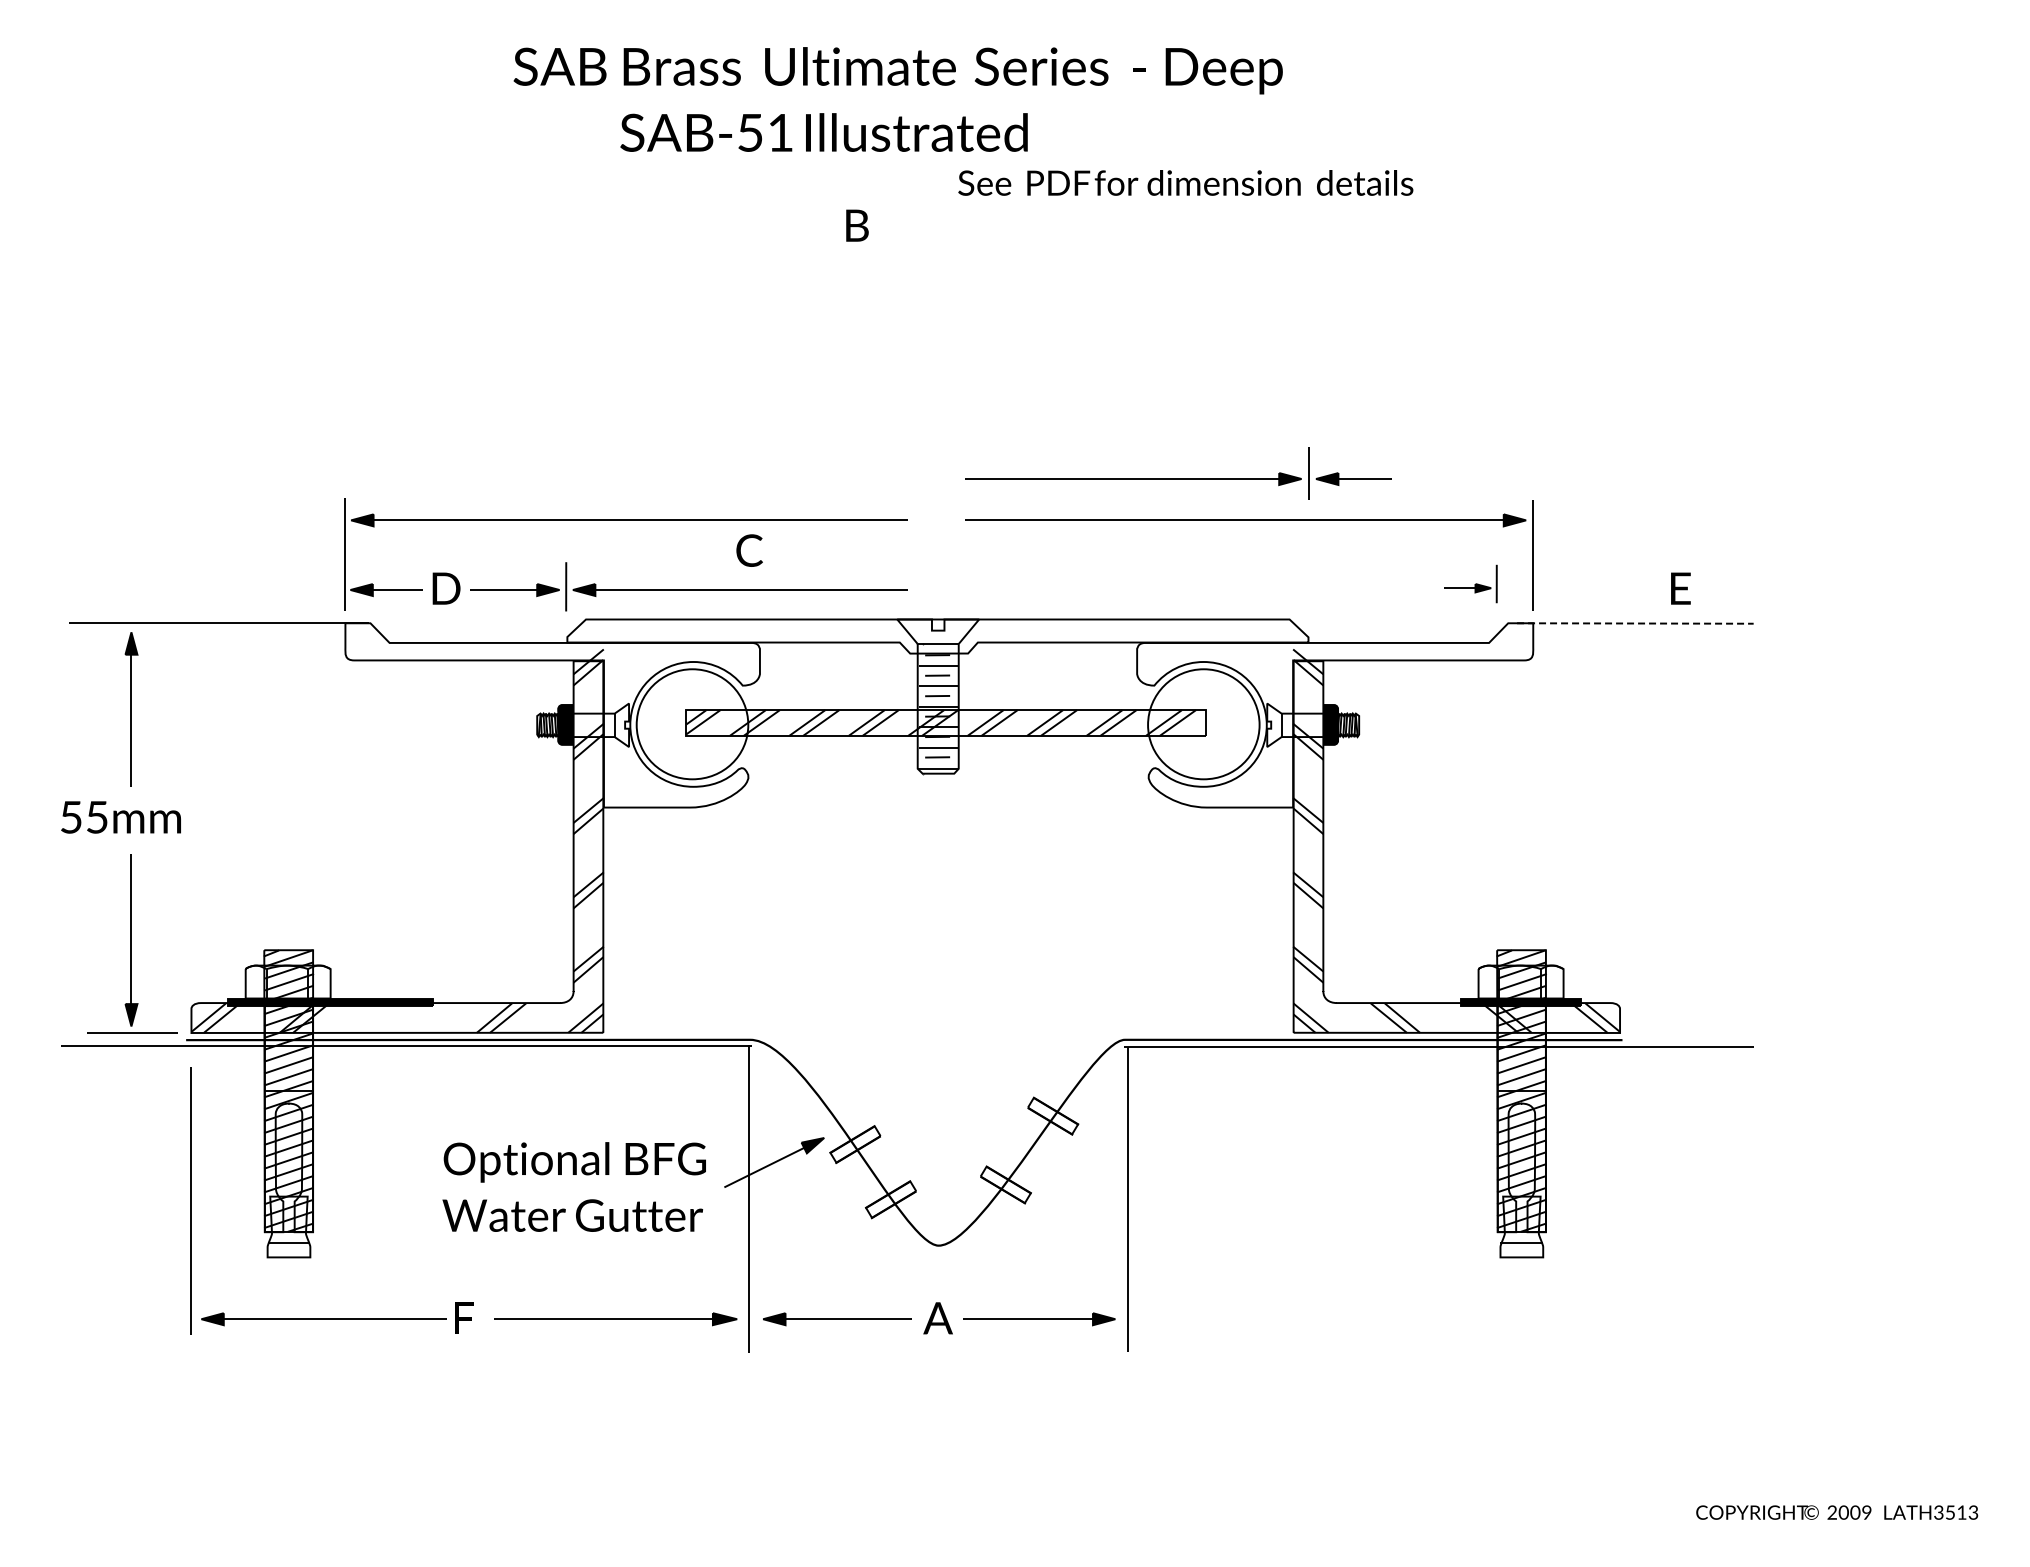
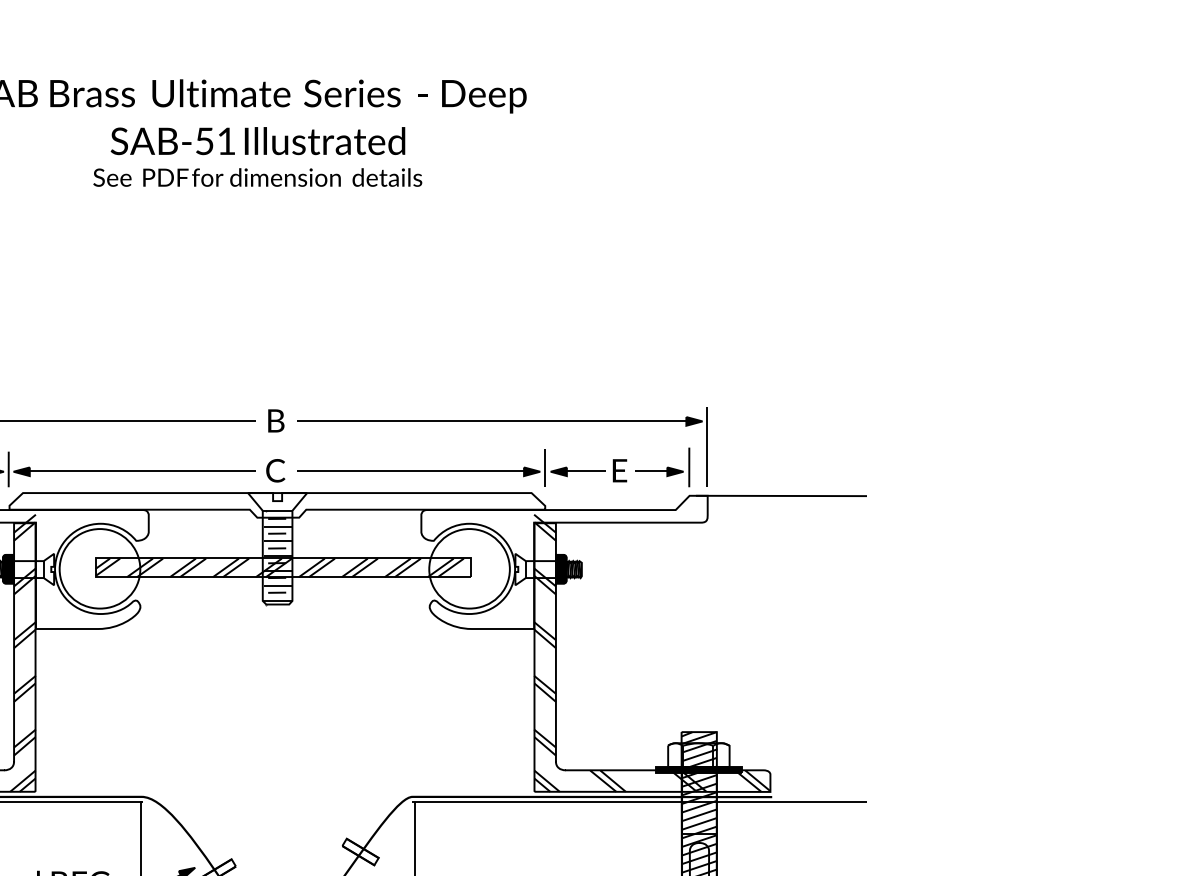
text: (823, 132) -> (257, 141), moved
text: (1185, 182) -> (257, 177), moved
text: (857, 225) -> (276, 420), moved
part: (1178, 473) -> (451, 467), moved
text: (749, 550) -> (275, 470), moved
part: (1470, 583) -> (662, 467), size x1.43
text: (1680, 588) -> (619, 470), moved
line: (1635, 623) -> (781, 495), dashed -> solid

